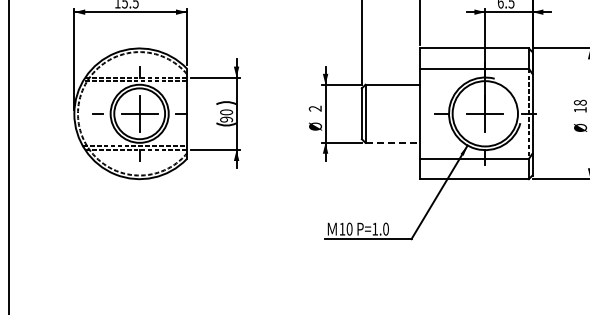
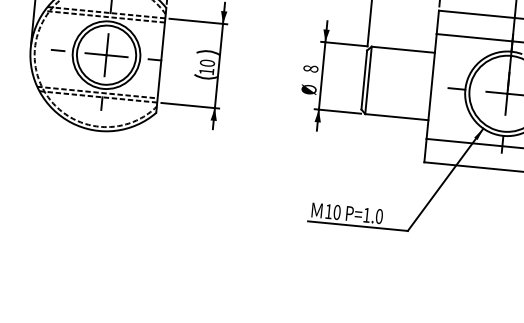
text: (315, 108) -> (311, 68), 2 -> 8
text: (226, 119) -> (206, 71), 90 -> 10
line: (393, 142) -> (397, 116), dashed -> solid

